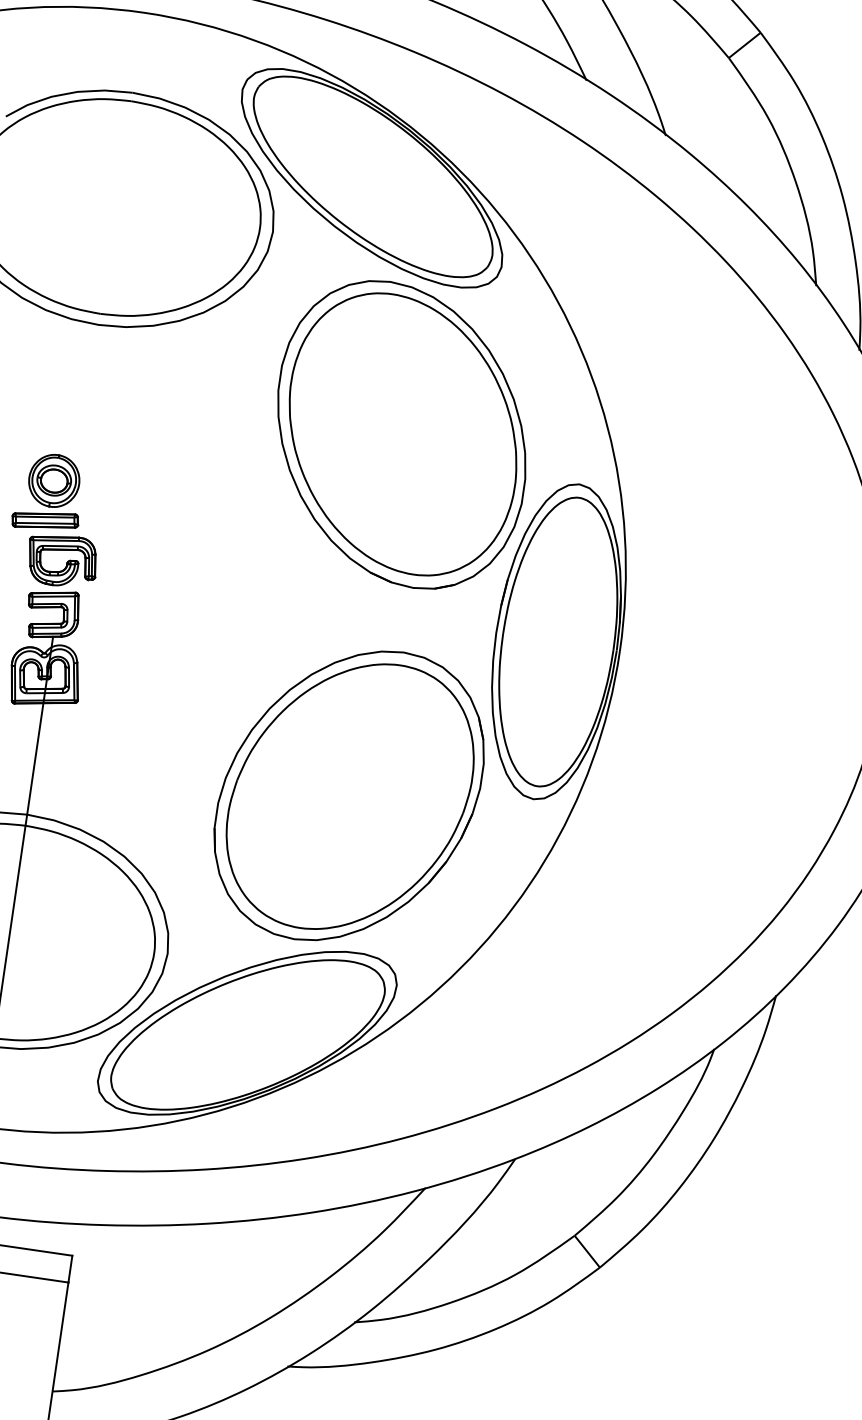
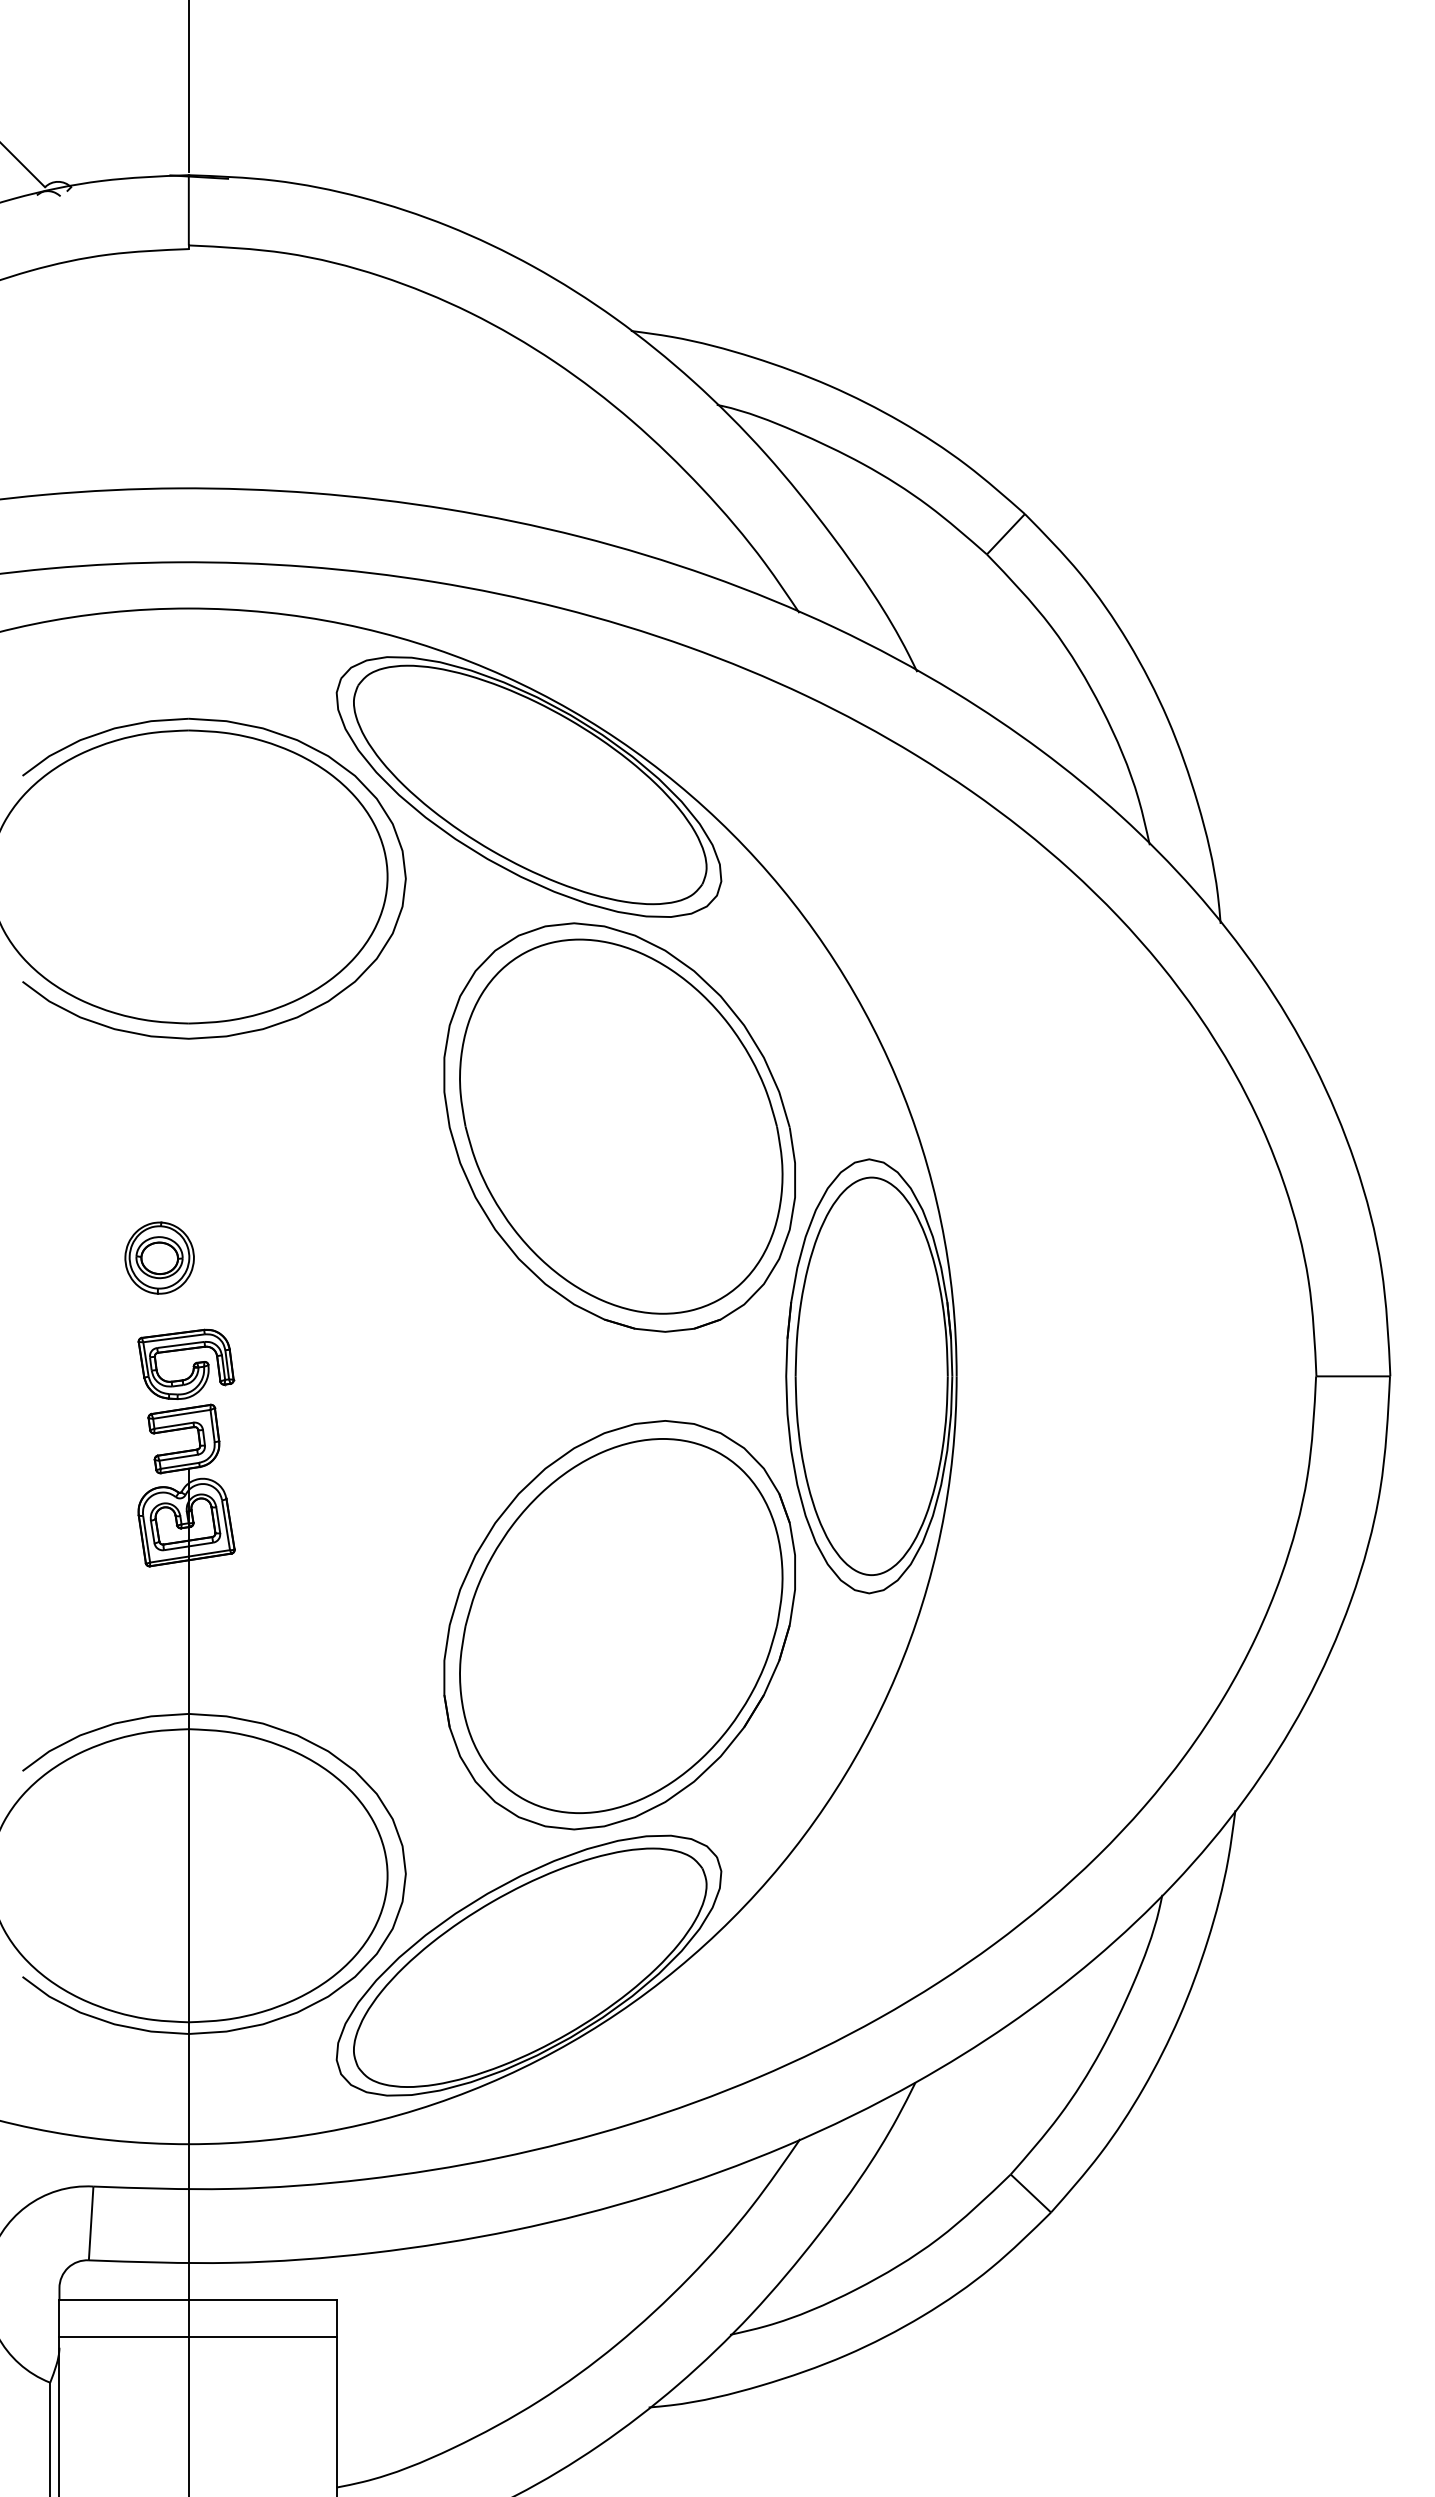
part: (45, 520) -> (155, 1313), removed

